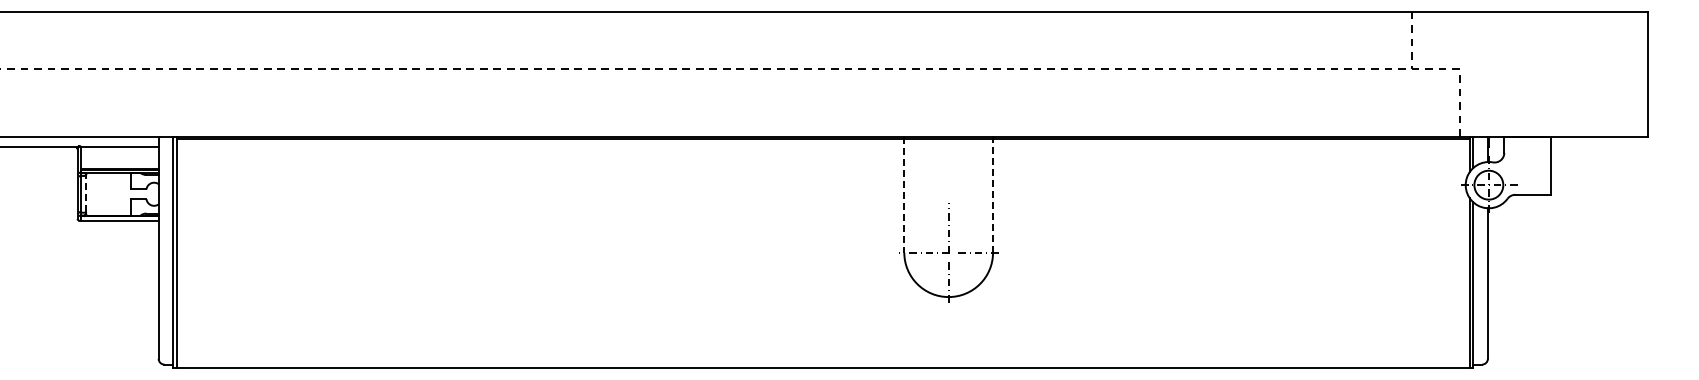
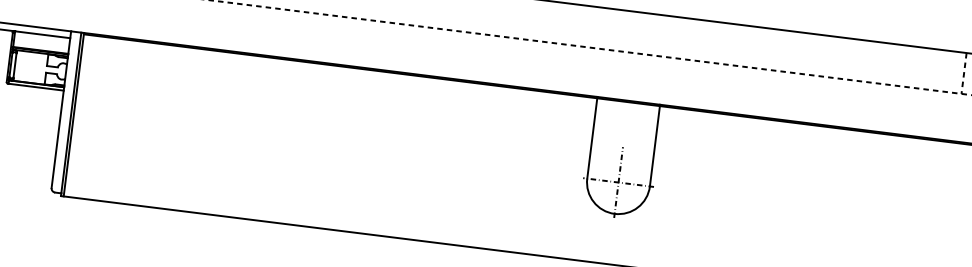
line: (86, 193) -> (15, 64), dashed -> solid
line: (904, 194) -> (592, 137), dashed -> solid
line: (993, 194) -> (655, 145), dashed -> solid

